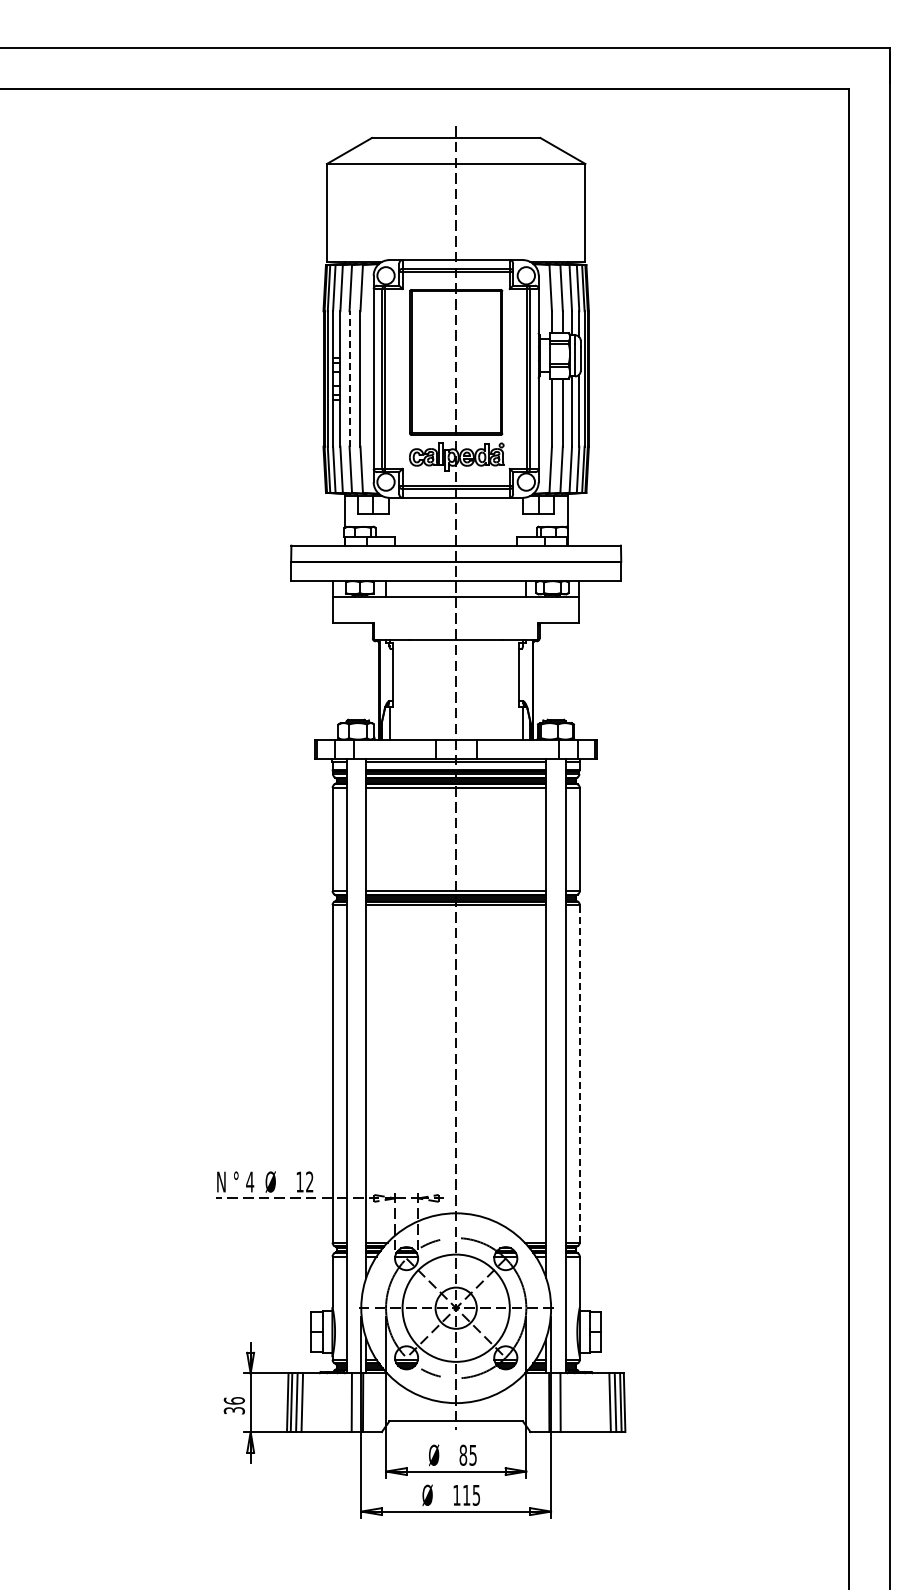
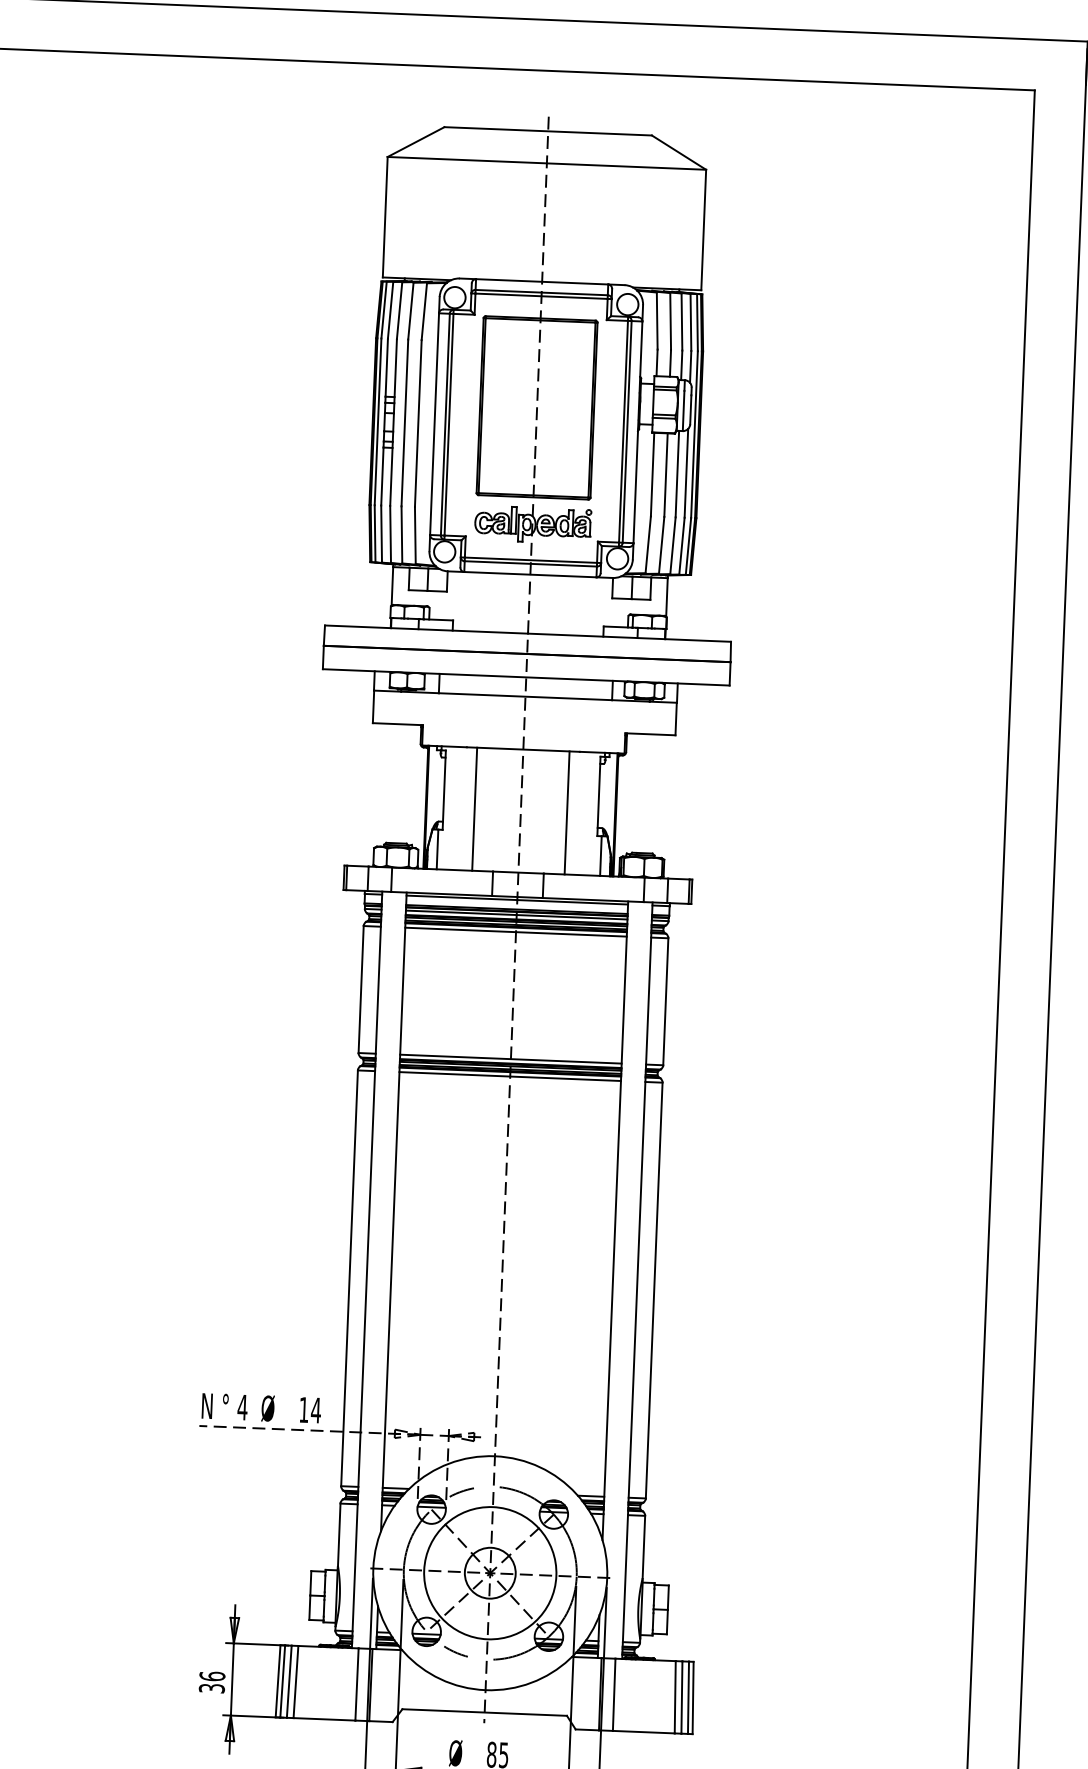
line: (349, 378) -> (404, 422), dashed -> solid
line: (418, 689) -> (474, 809), added
line: (493, 689) -> (566, 812), added
line: (579, 1073) -> (653, 1290), dashed -> solid
text: (309, 1181) -> (315, 1409), 12 -> 14

